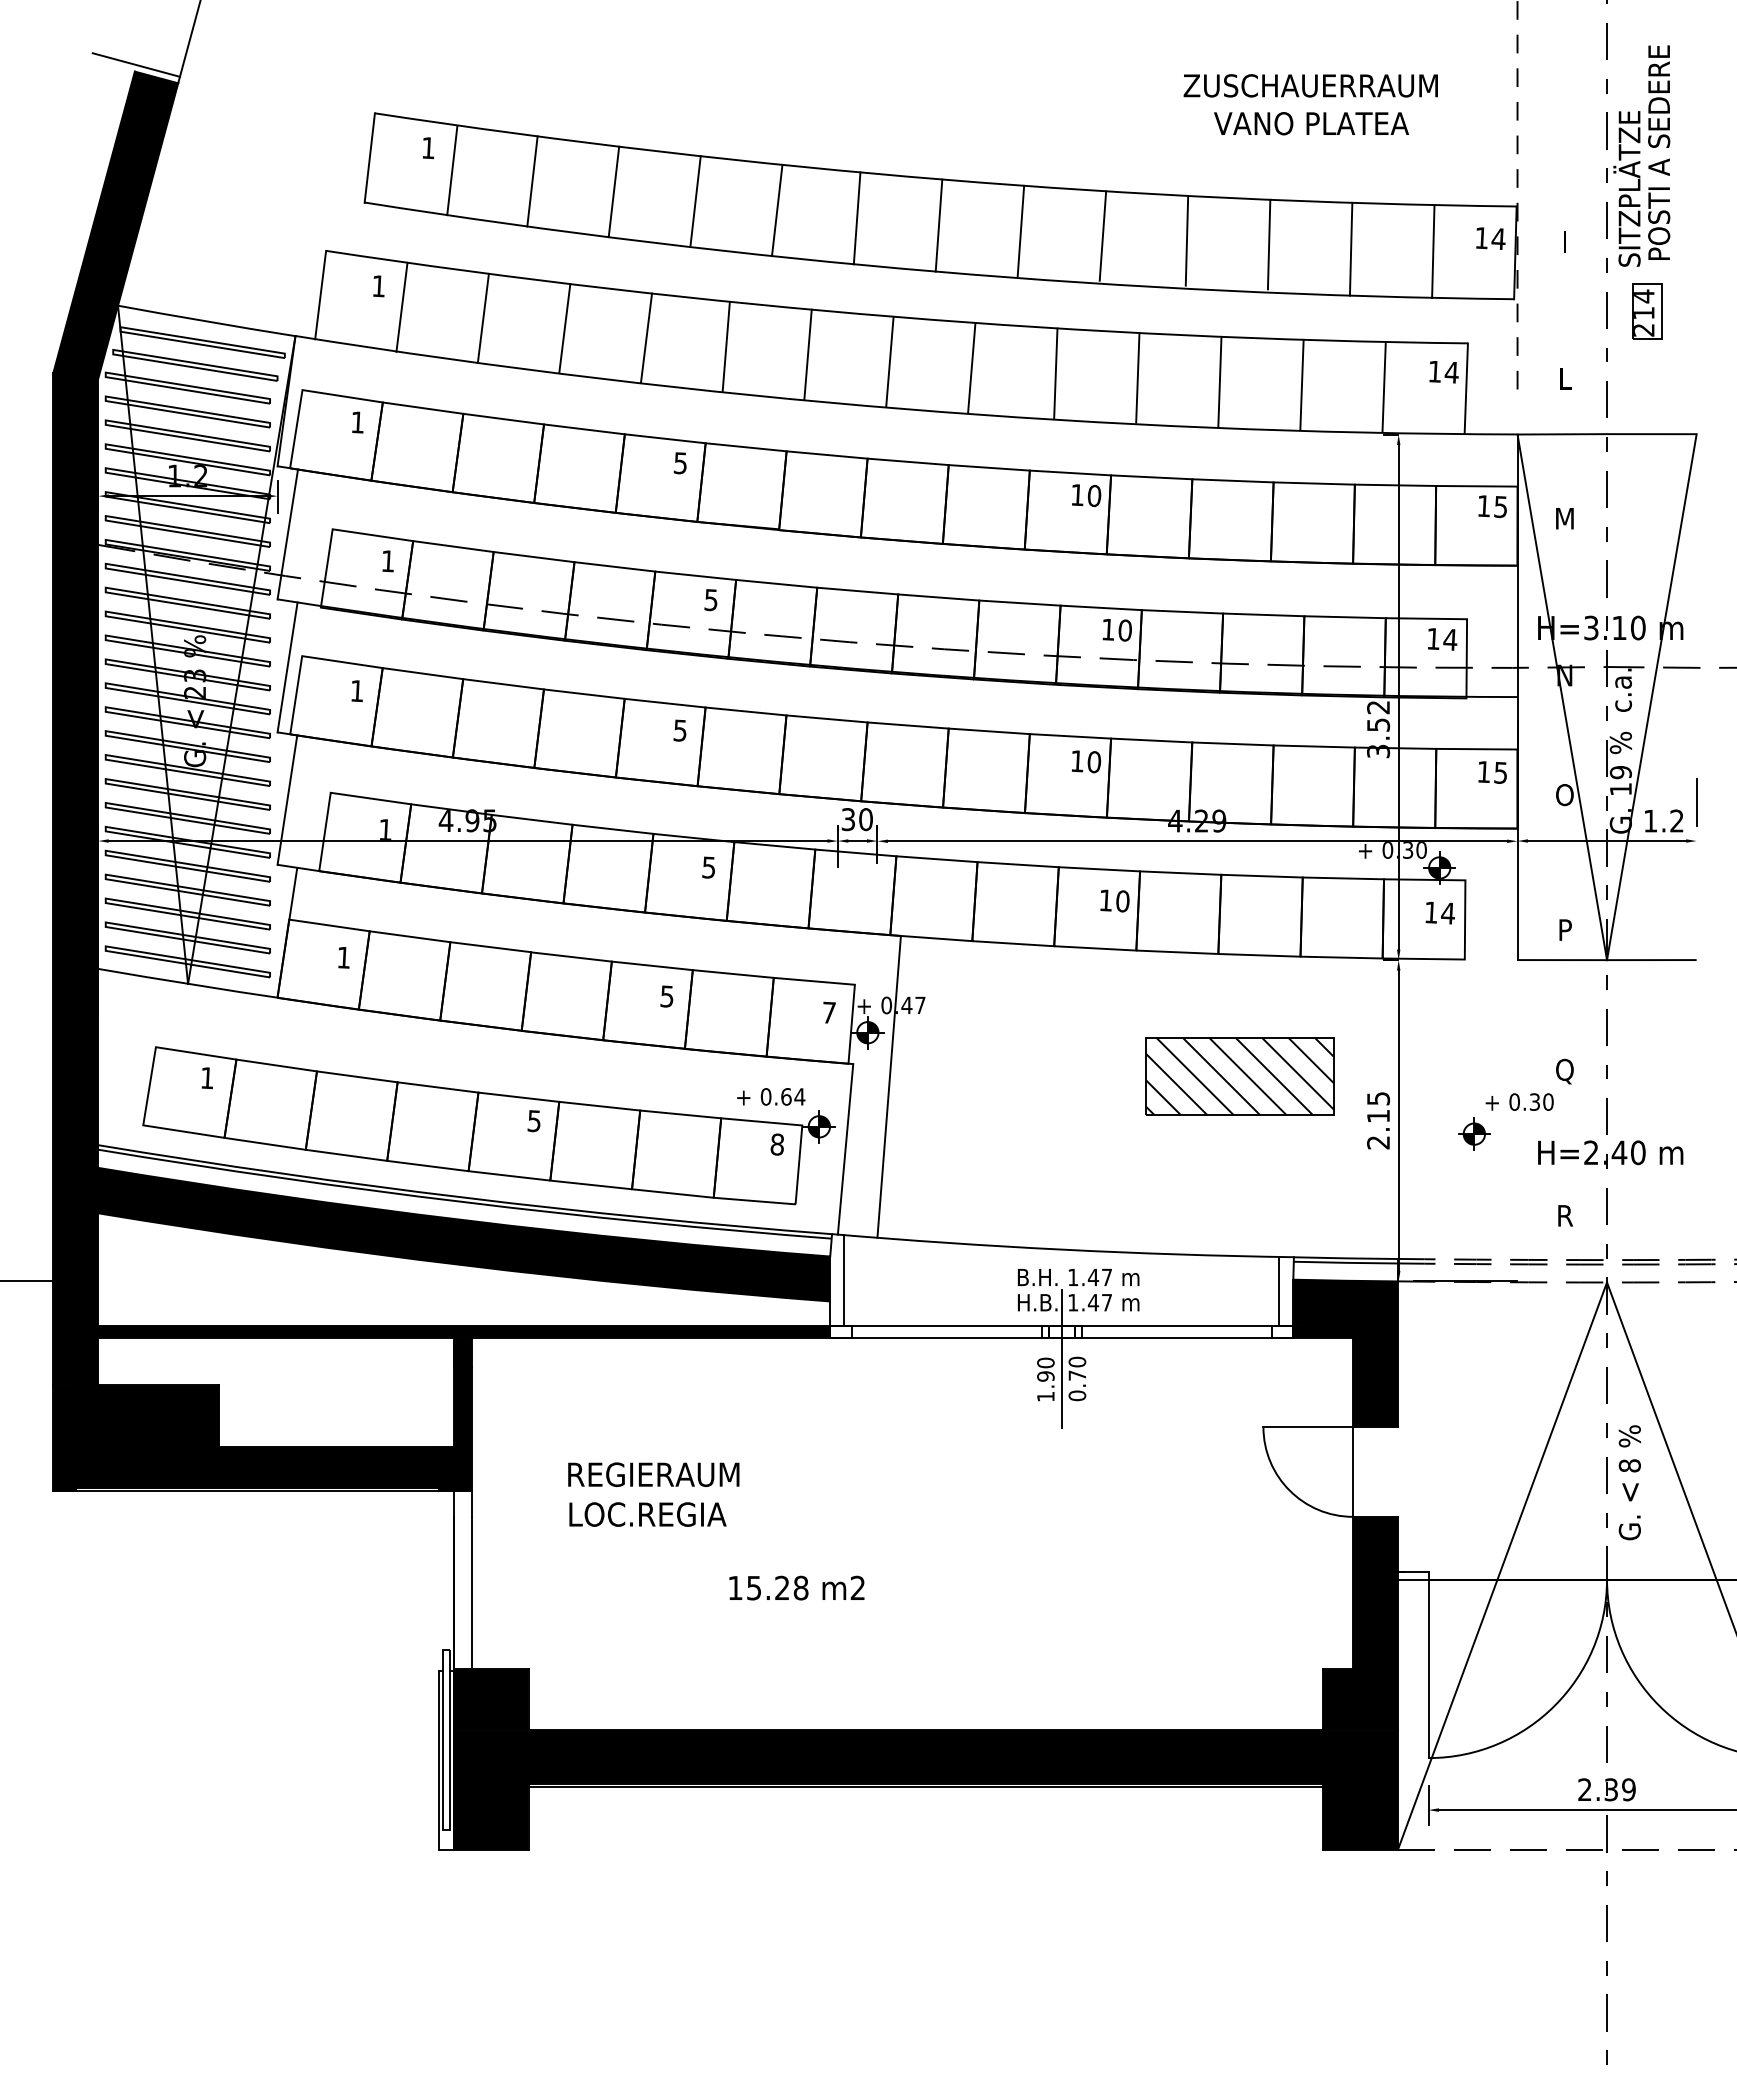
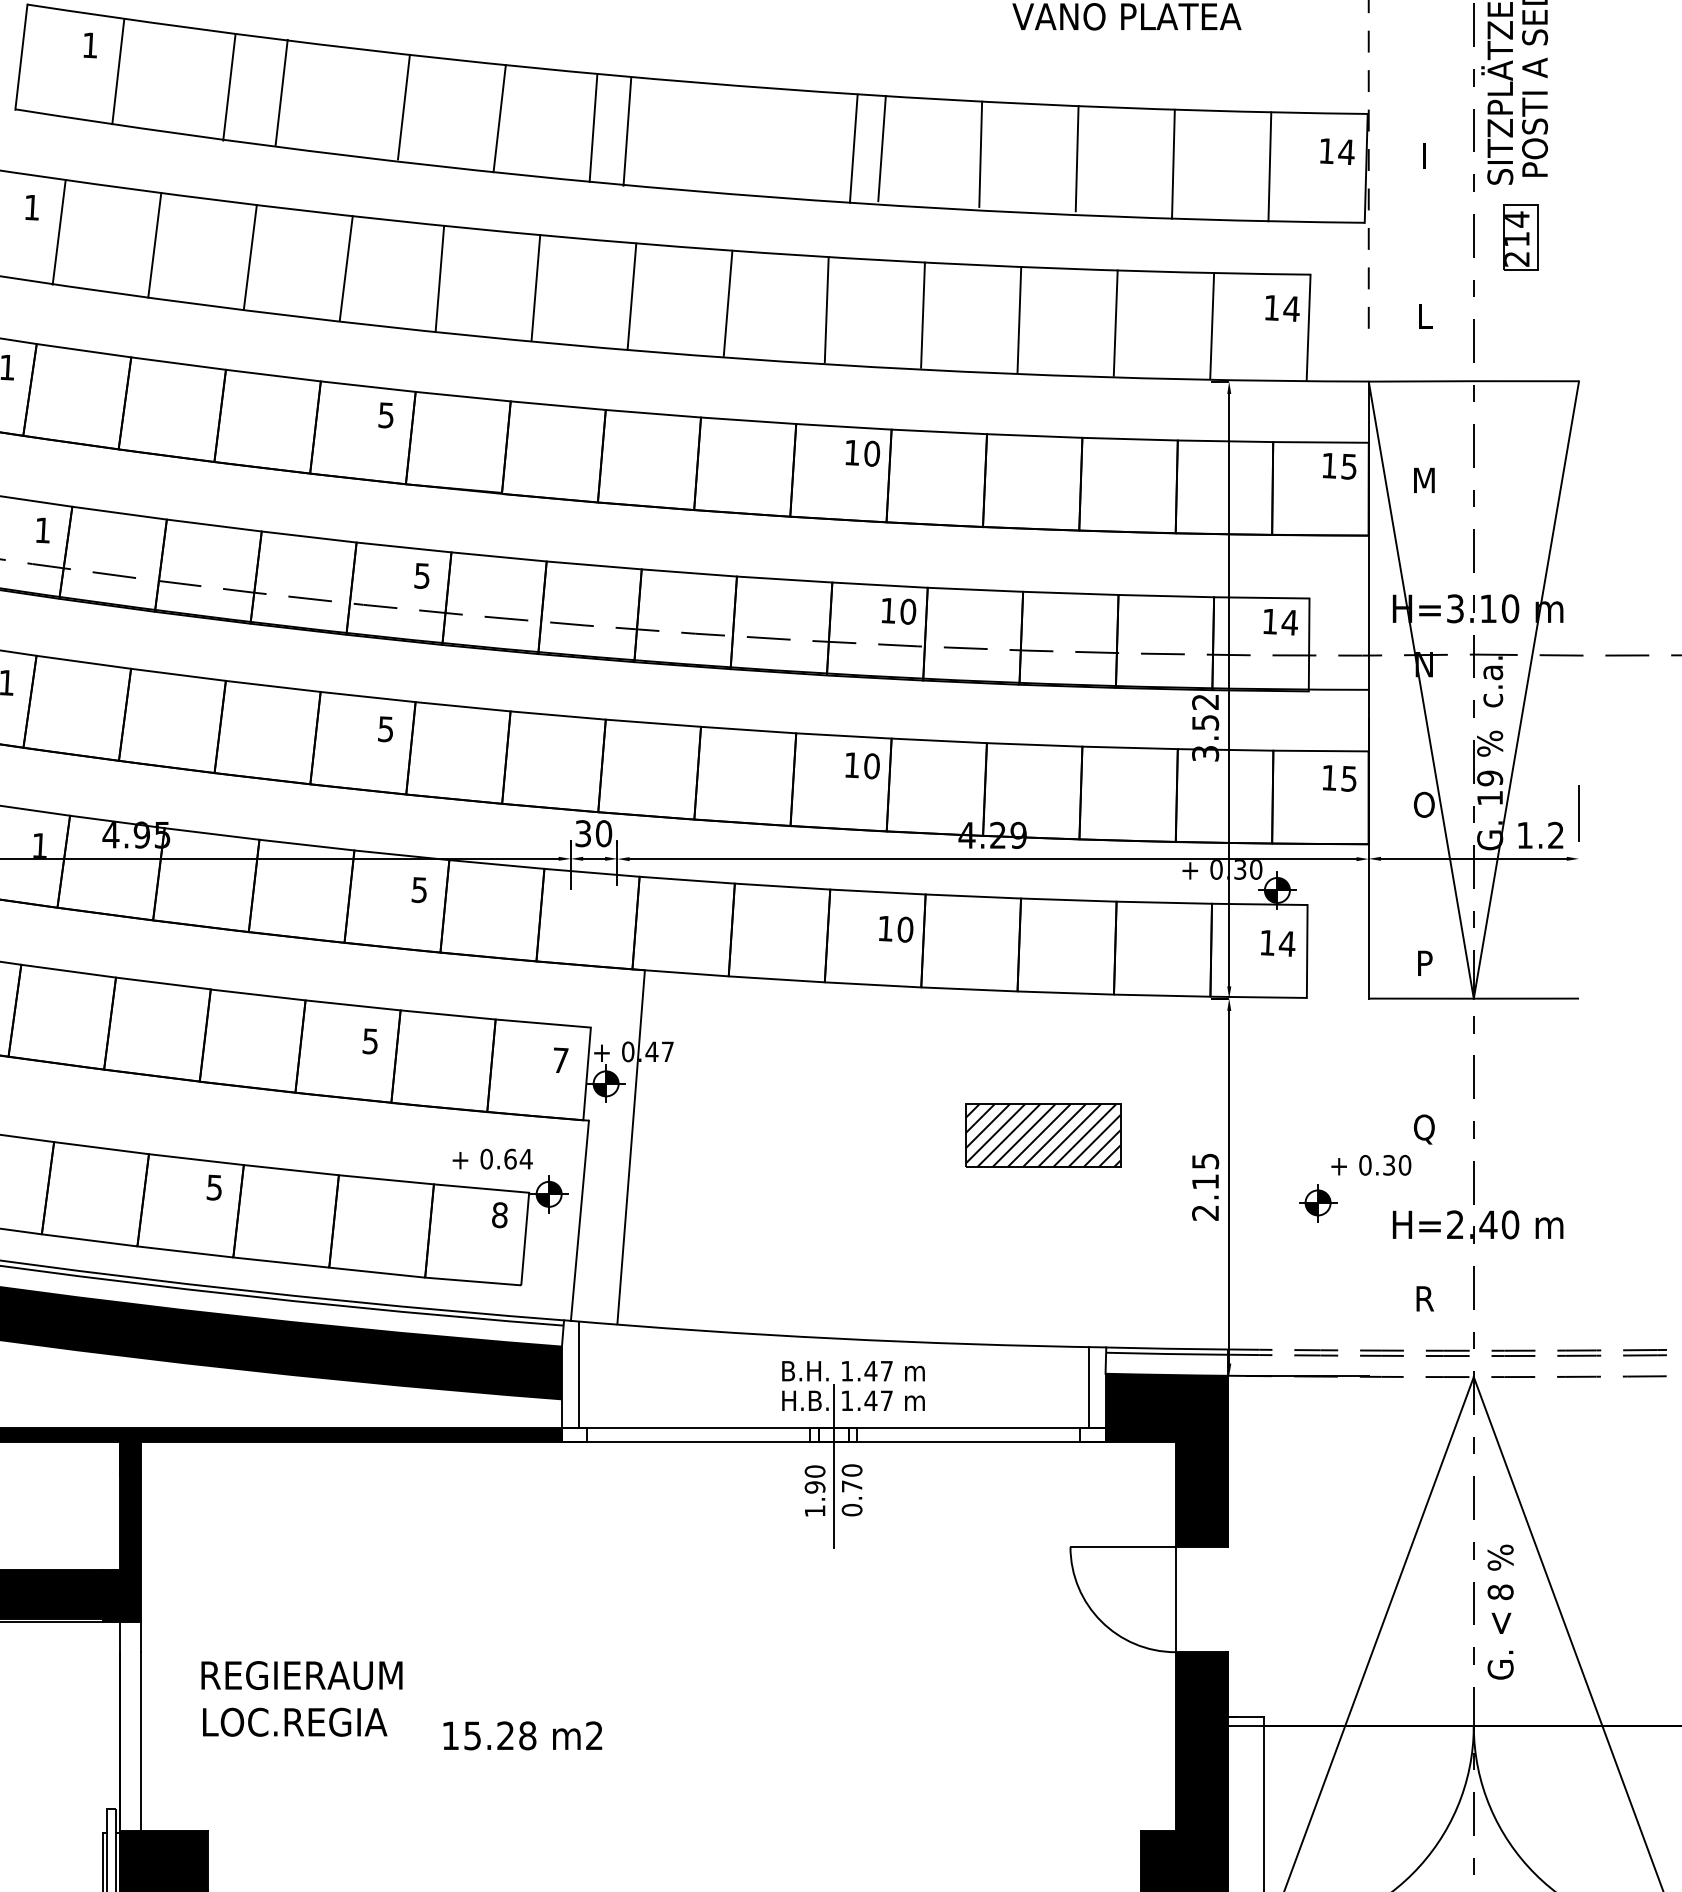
line: (532, 181) -> (281, 92), moved
line: (613, 191) -> (228, 86), moved
line: (938, 225) -> (626, 131), moved
line: (1020, 231) -> (853, 148), moved
part: (1239, 1076) -> (1042, 1135), size x0.7
text: (653, 1494) -> (301, 1698), moved

